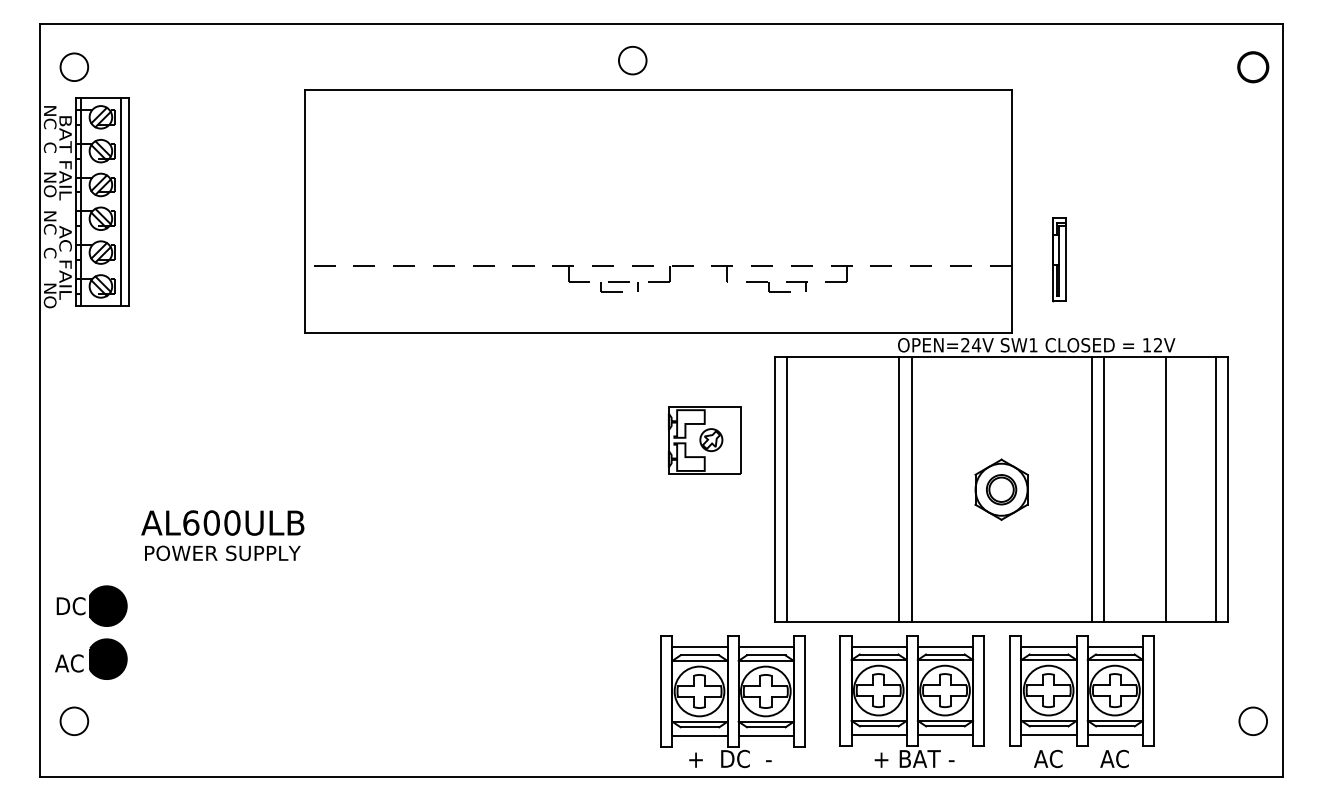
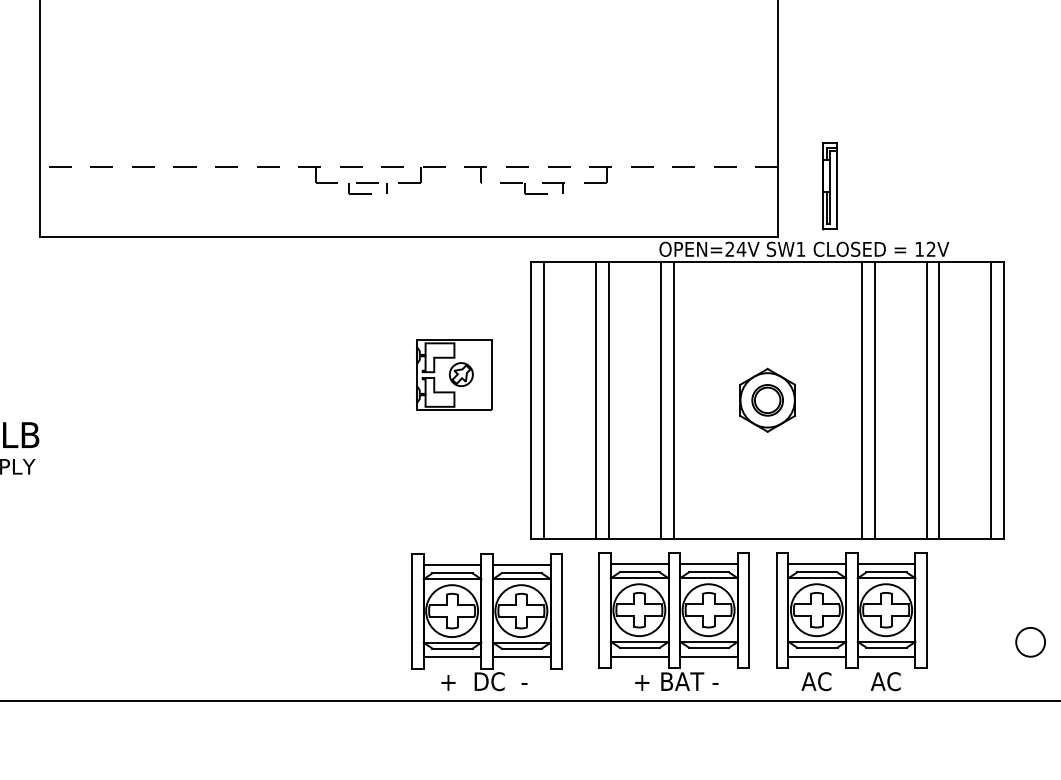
part: (1059, 259) -> (830, 185), moved
part: (704, 440) -> (454, 375), moved
line: (837, 489) -> (596, 400), added
line: (849, 489) -> (608, 400), added
line: (1153, 489) -> (926, 400), added

